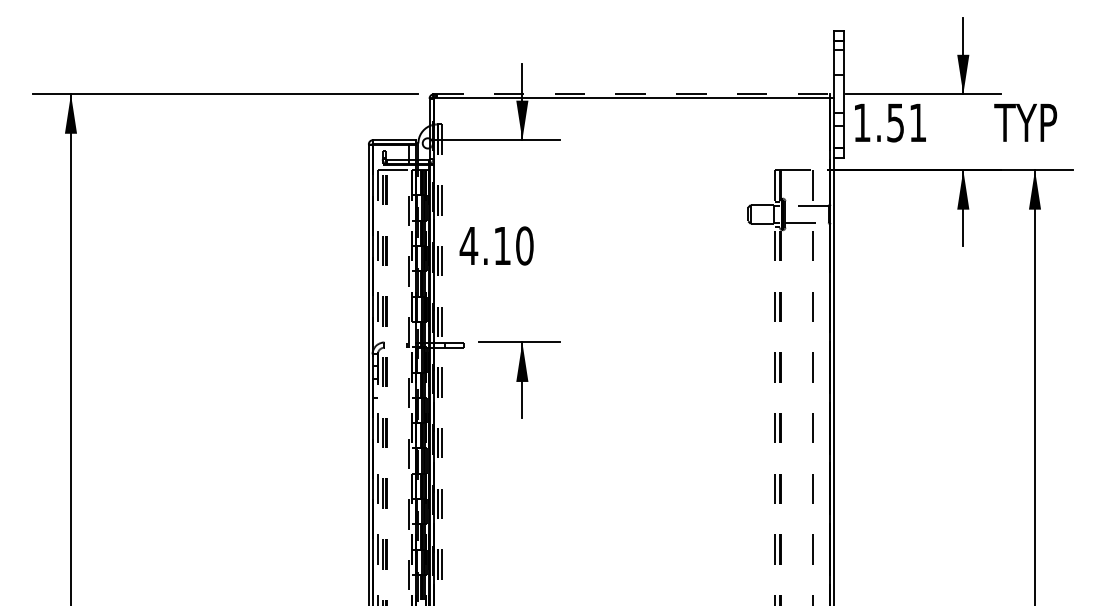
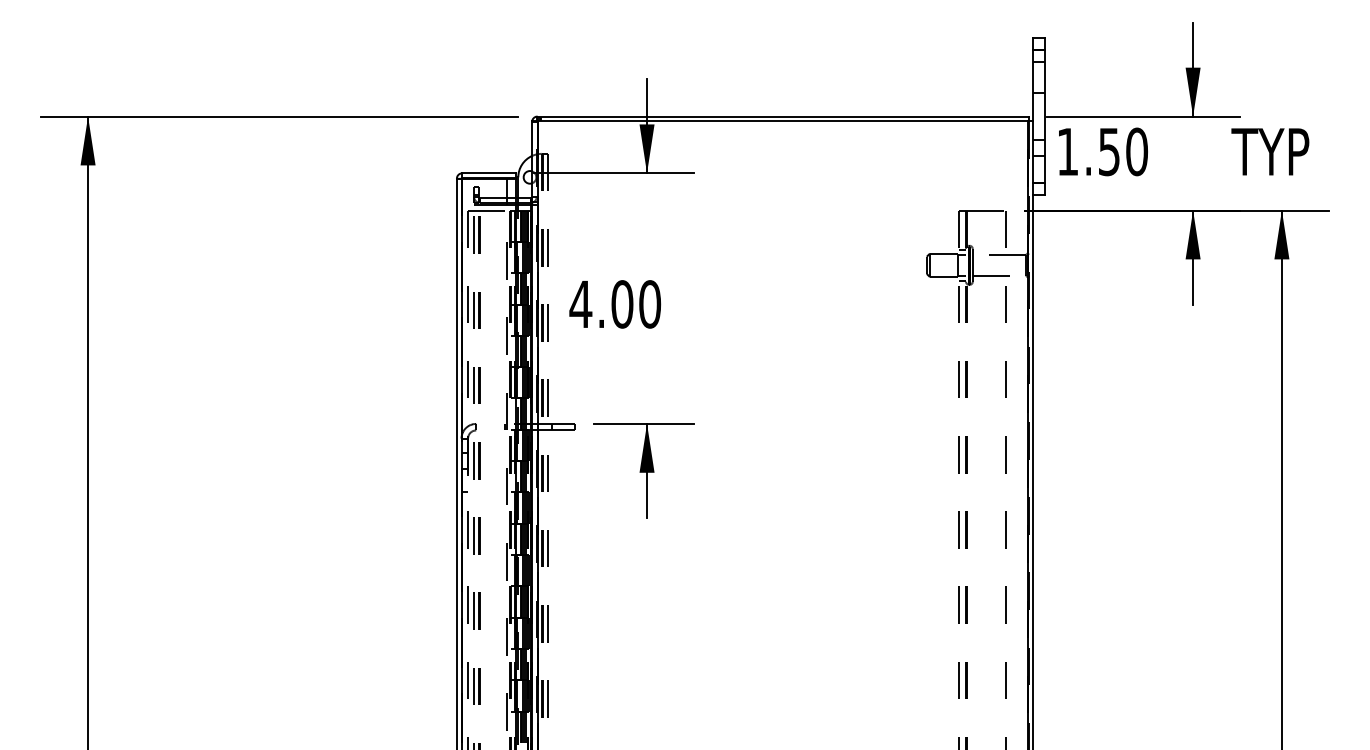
line: (631, 94) -> (782, 116), dashed -> solid
text: (917, 122) -> (1136, 151), 1.51 -> 1.50
text: (502, 246) -> (622, 304), 4.10 -> 4.00

